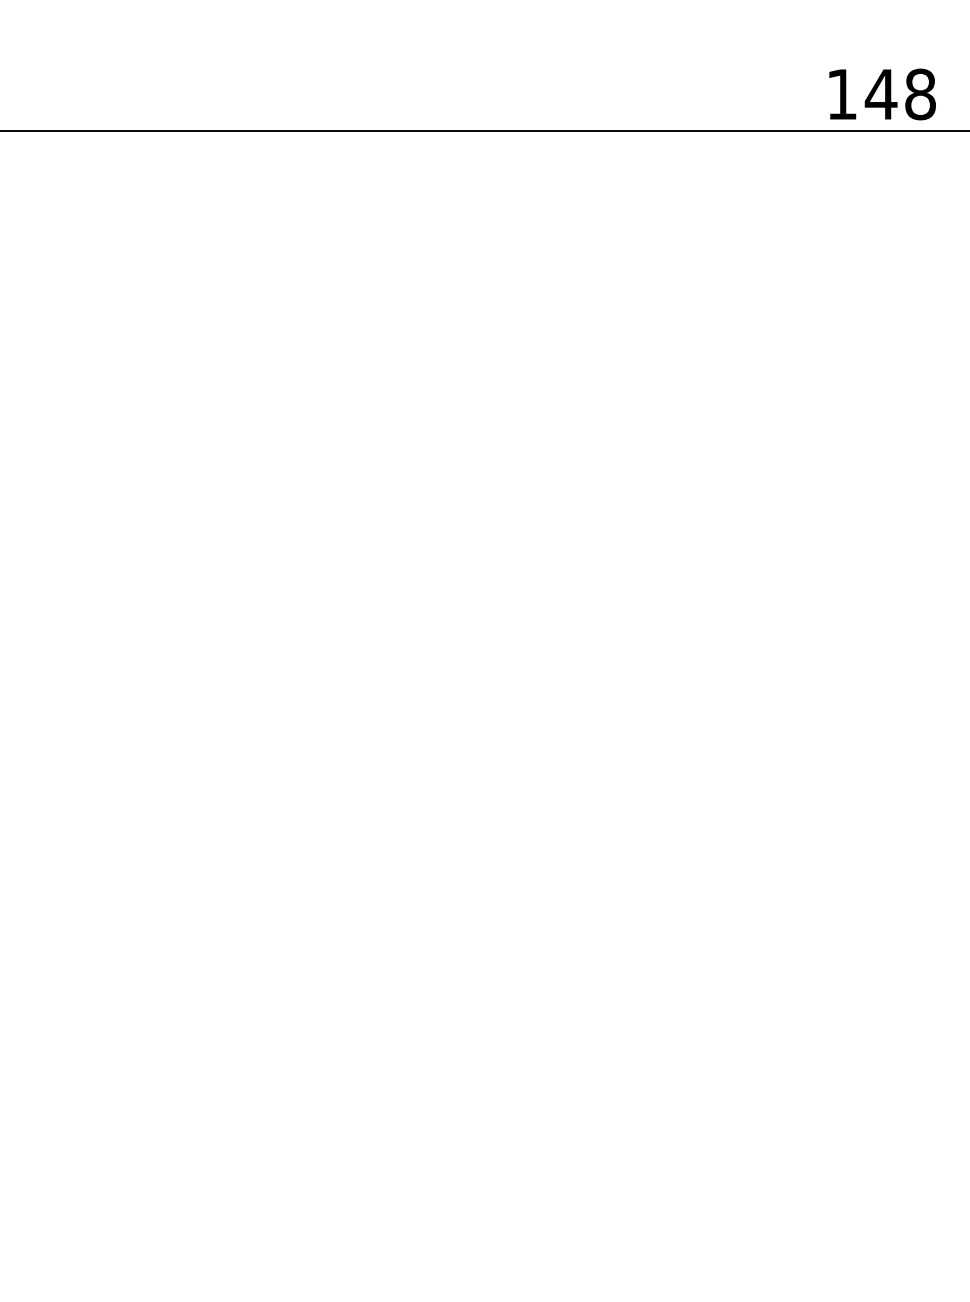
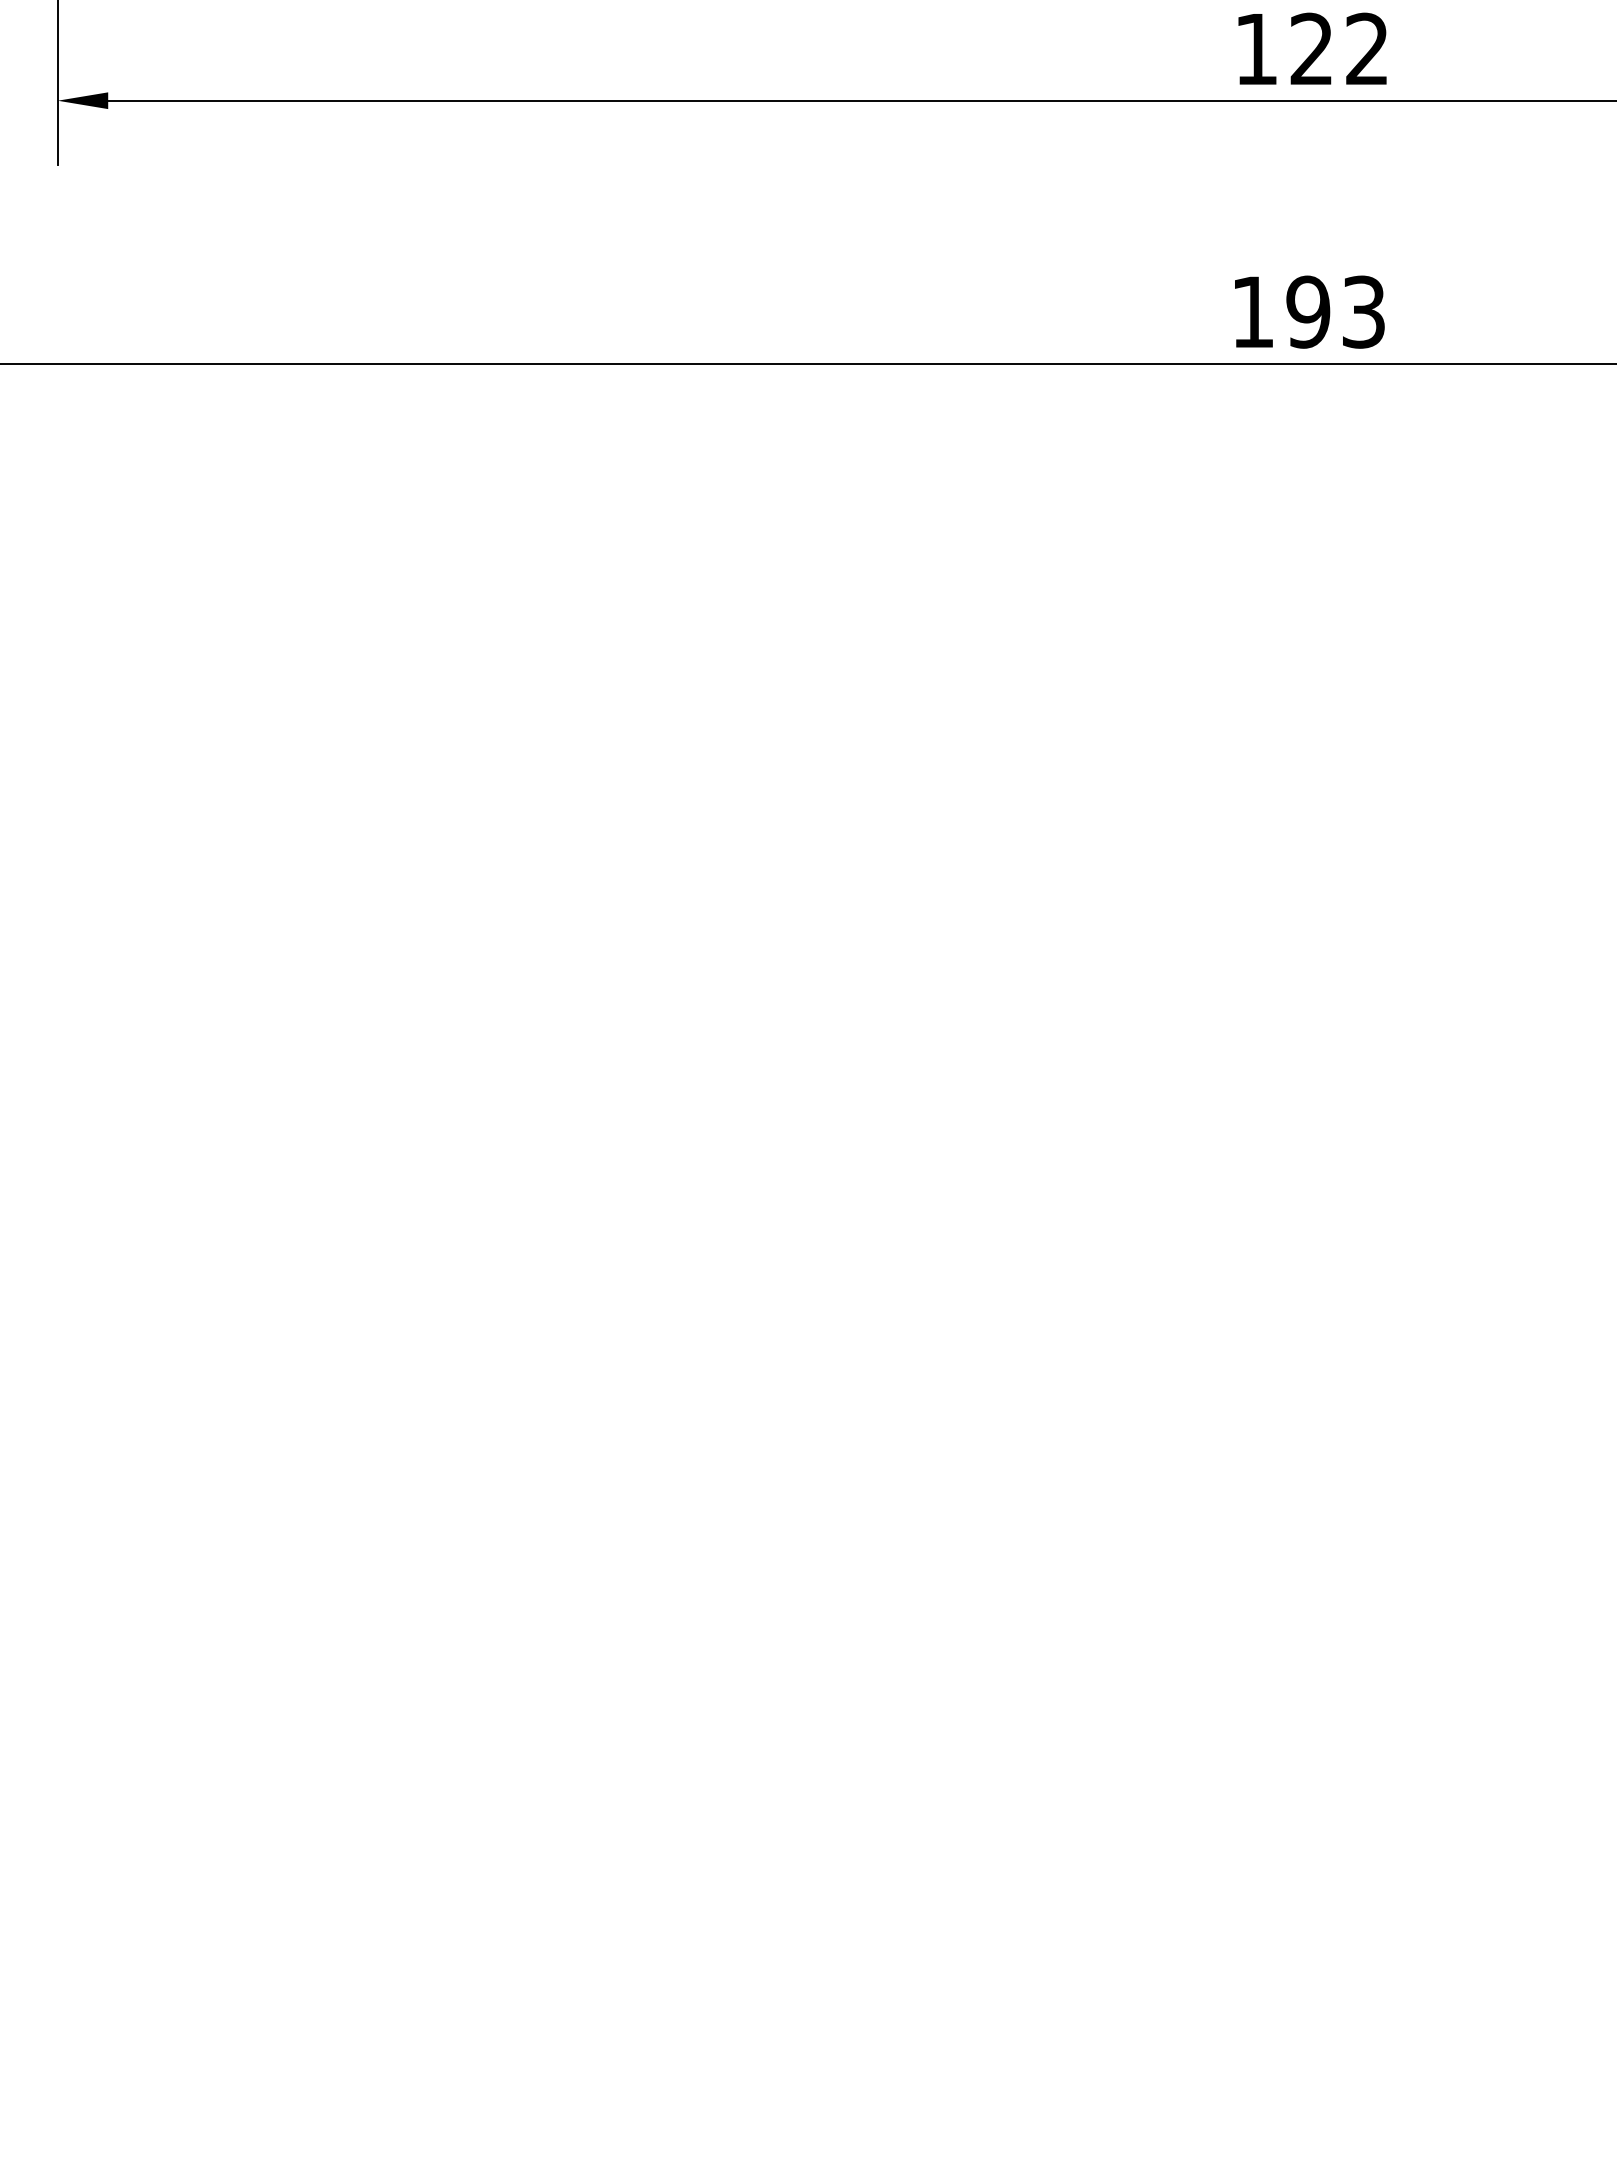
text: (900, 94) -> (1335, 311), 148 -> 193

